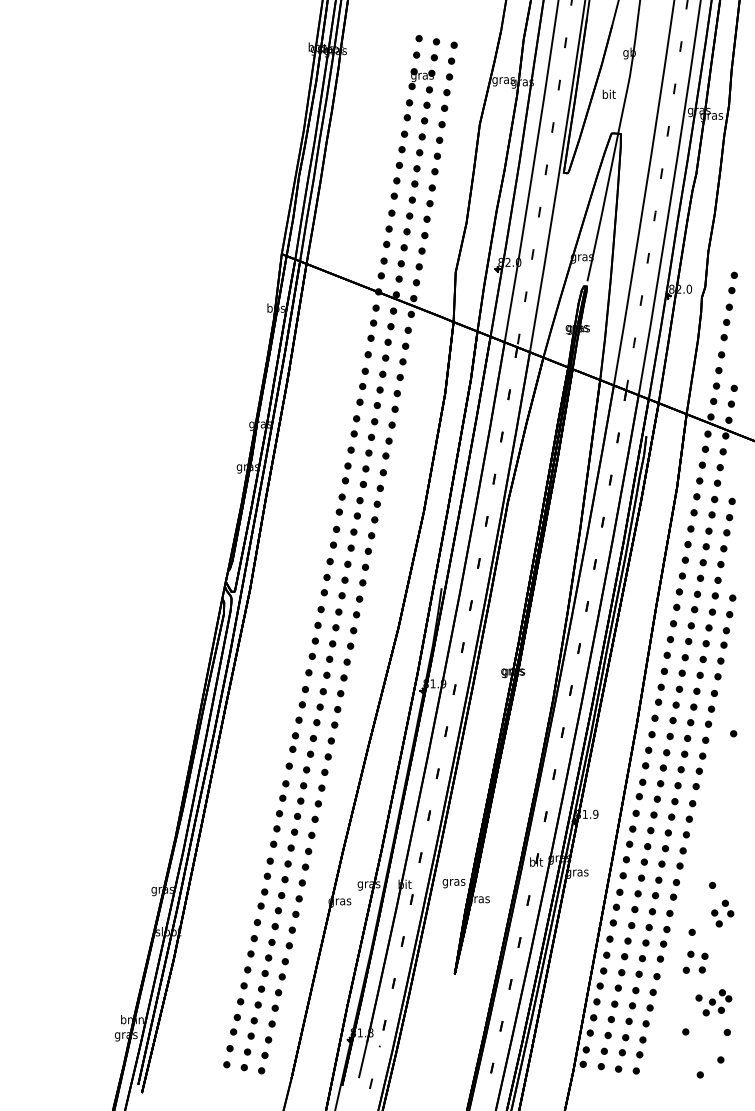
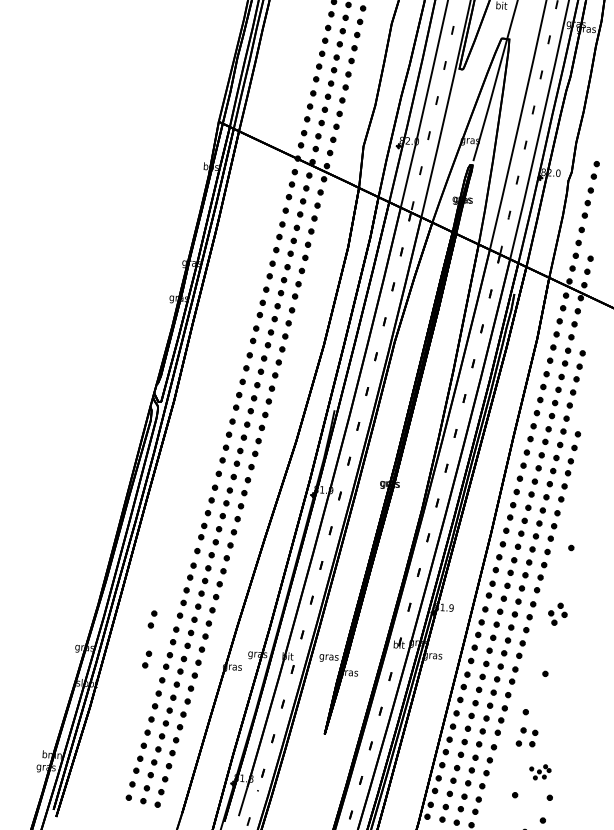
part: (241, 850) -> (152, 619), added
part: (237, 898) -> (146, 659), added
part: (722, 913) -> (557, 614), moved
part: (713, 1002) -> (539, 772), size x0.7

